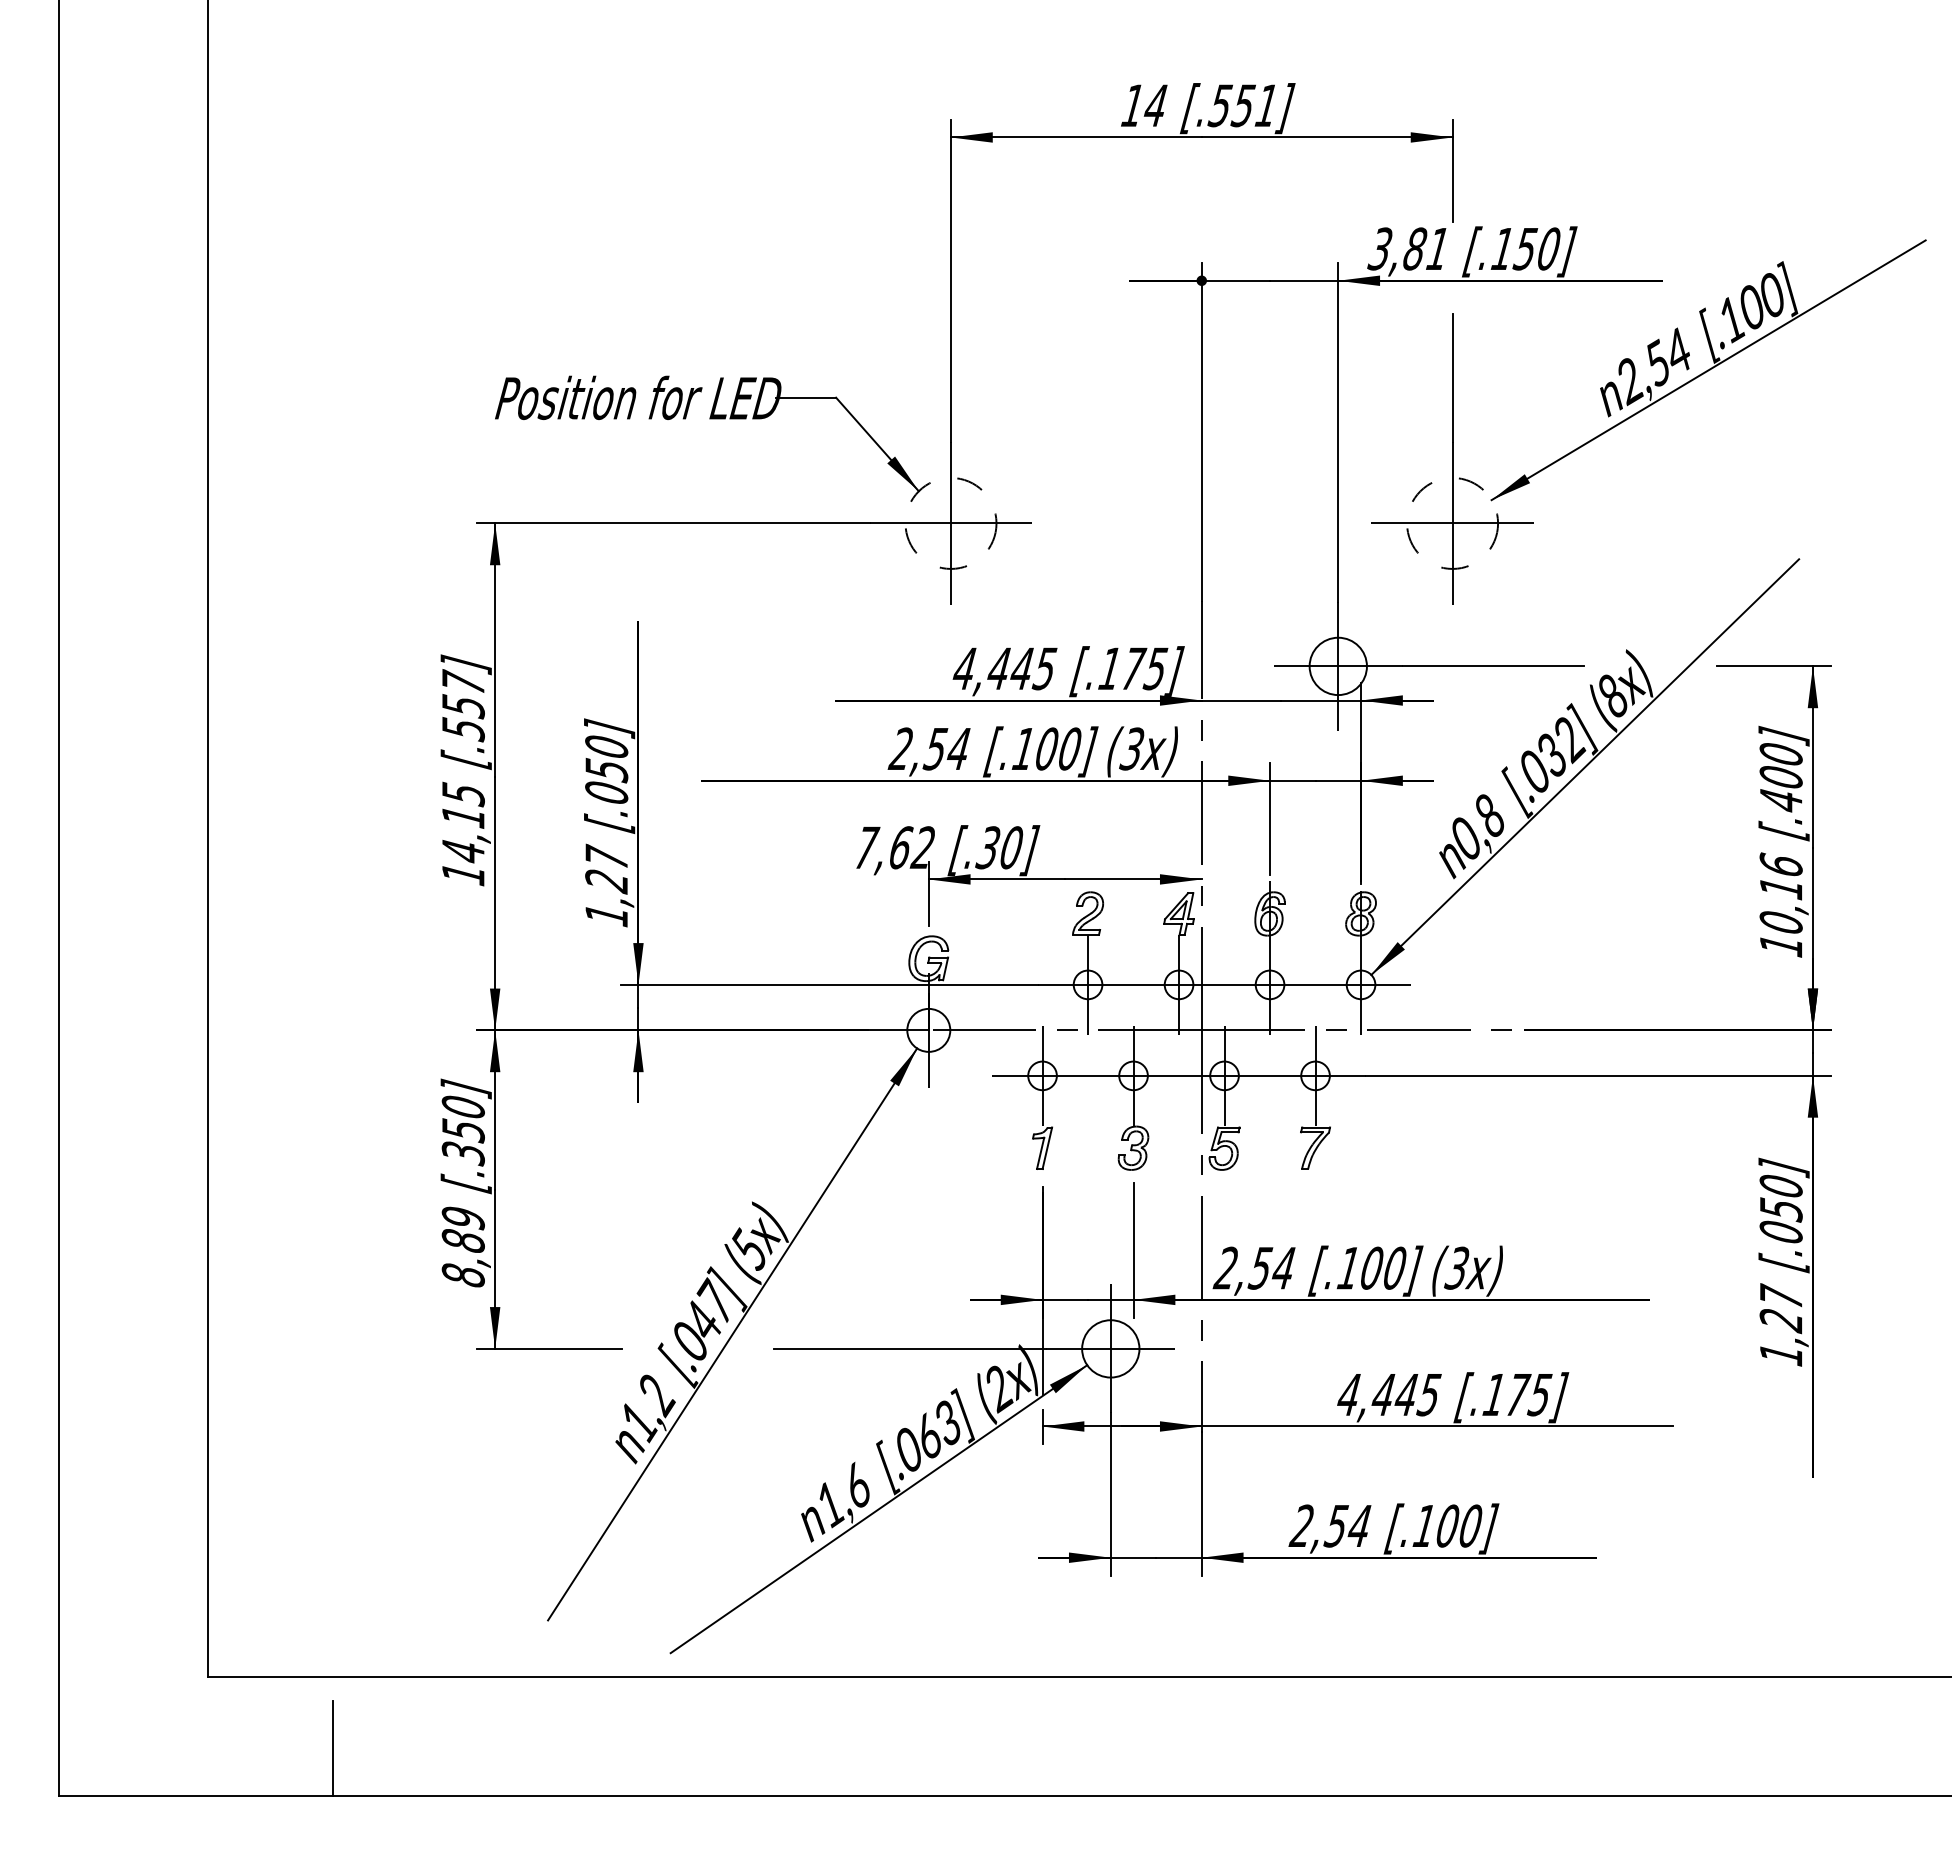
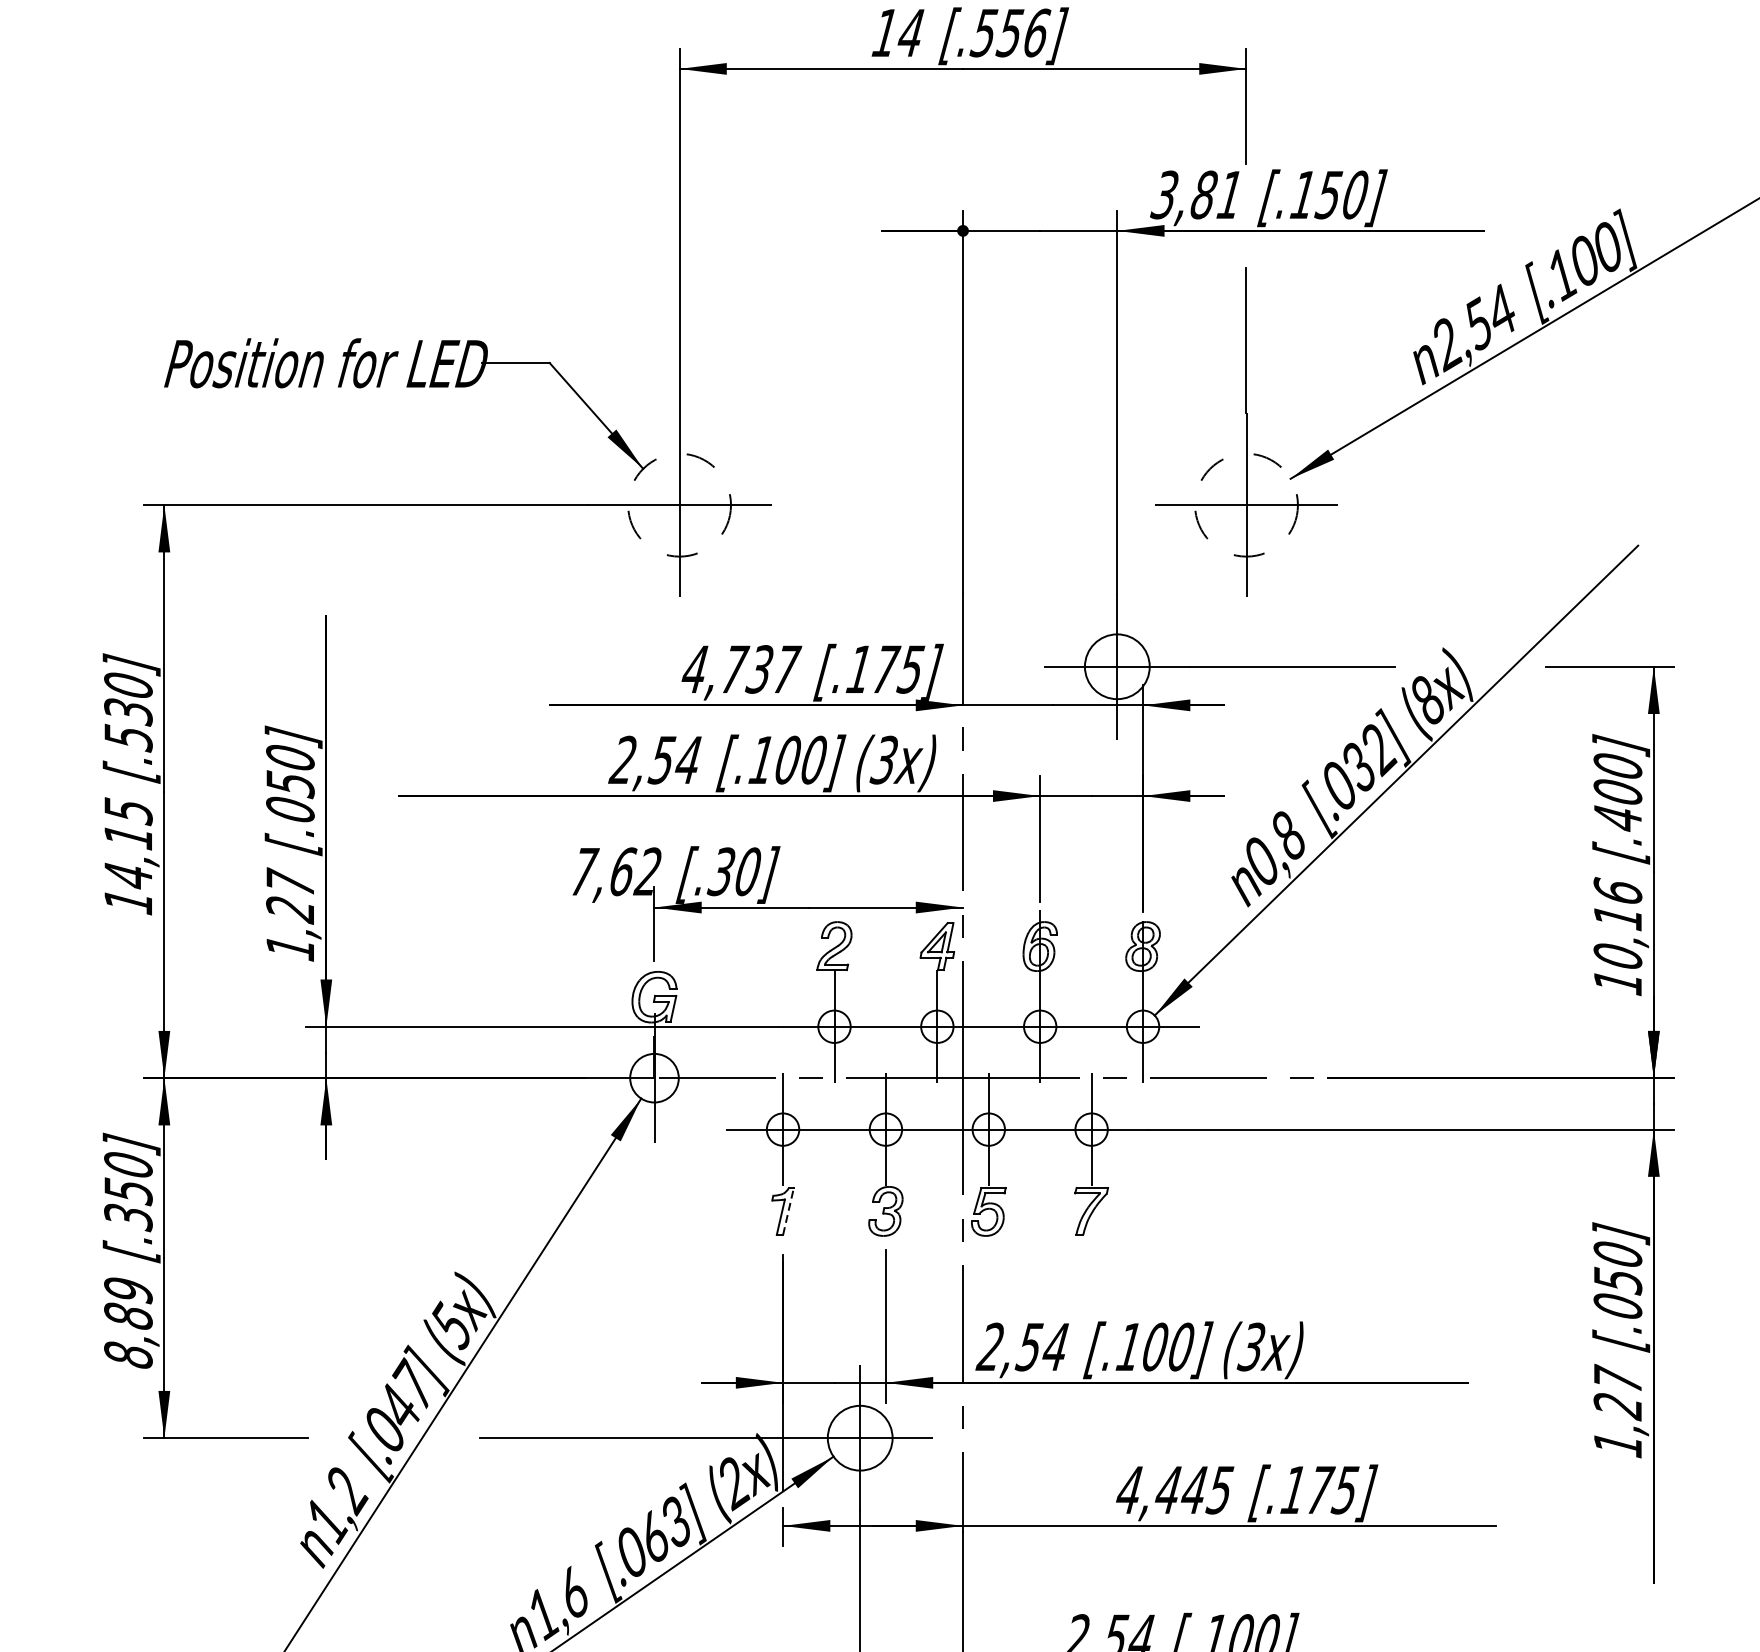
text: (1266, 105) -> (1036, 32), [.551] -> [.556]
text: (1023, 668) -> (761, 669), 4,445 -> 4,737
text: (462, 694) -> (127, 698), [.557] -> [.530]
line: (1047, 1147) -> (788, 1210), solid -> dashed

